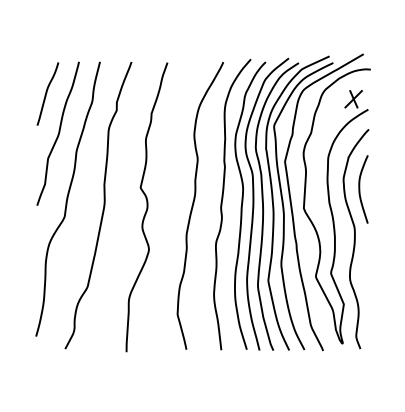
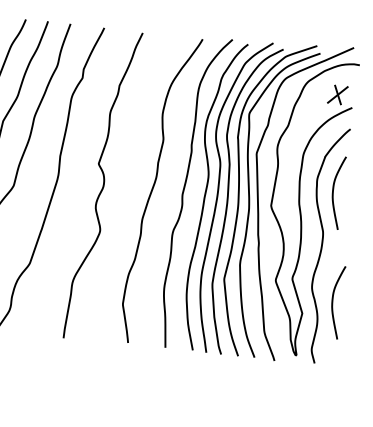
curve: (371, 290) -> (333, 302), added

